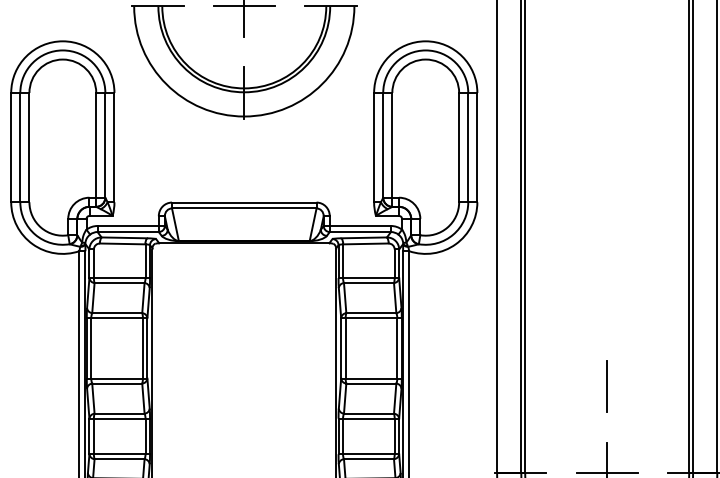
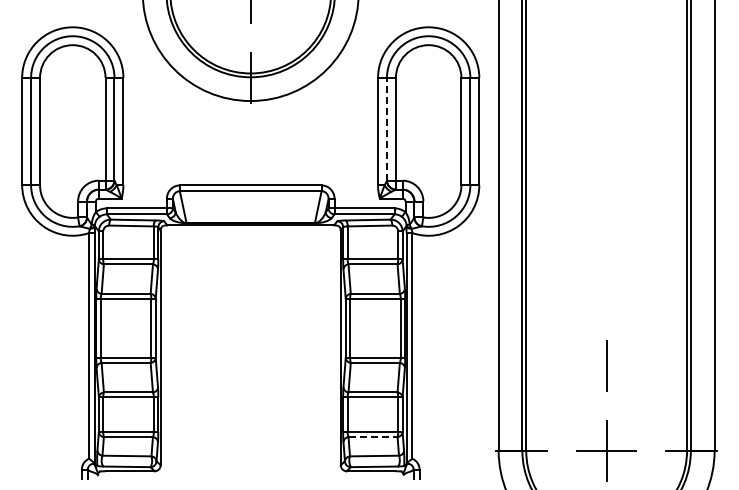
line: (382, 144) -> (386, 128), solid -> dashed
line: (369, 459) -> (373, 437), solid -> dashed

